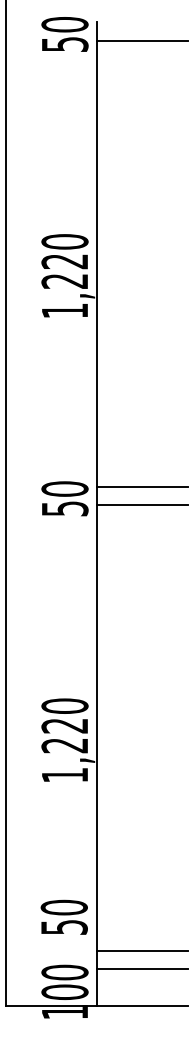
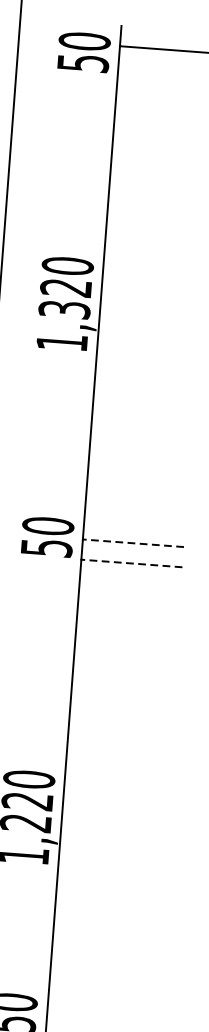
text: (64, 34) -> (83, 52), moved
text: (64, 281) -> (64, 309), 1,220 -> 1,320
line: (142, 486) -> (133, 543), solid -> dashed
text: (64, 498) -> (46, 536), moved
line: (142, 504) -> (131, 562), solid -> dashed

